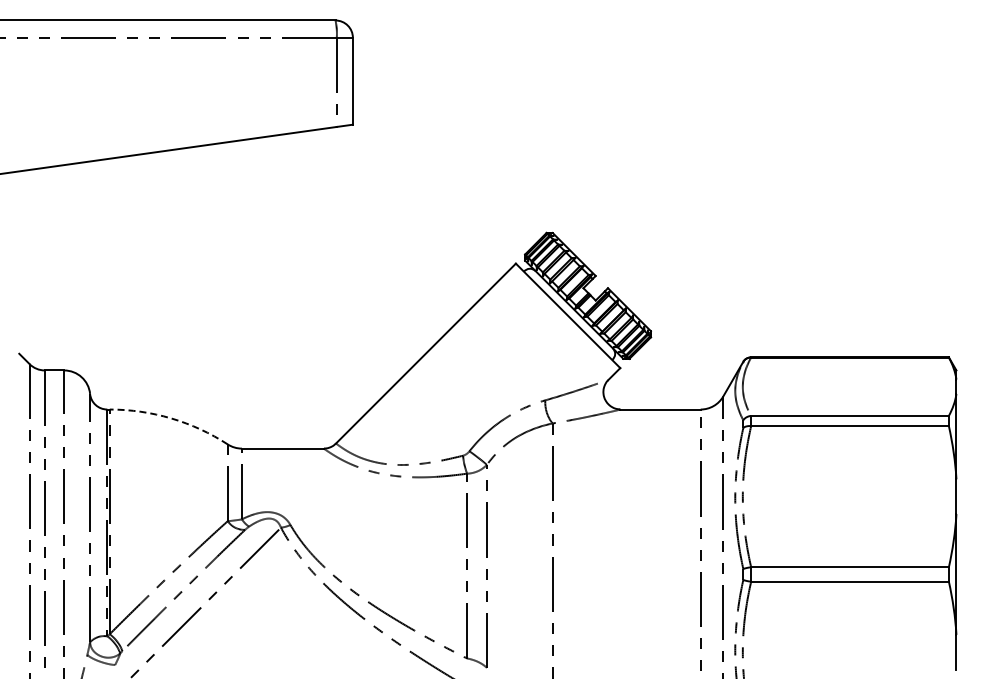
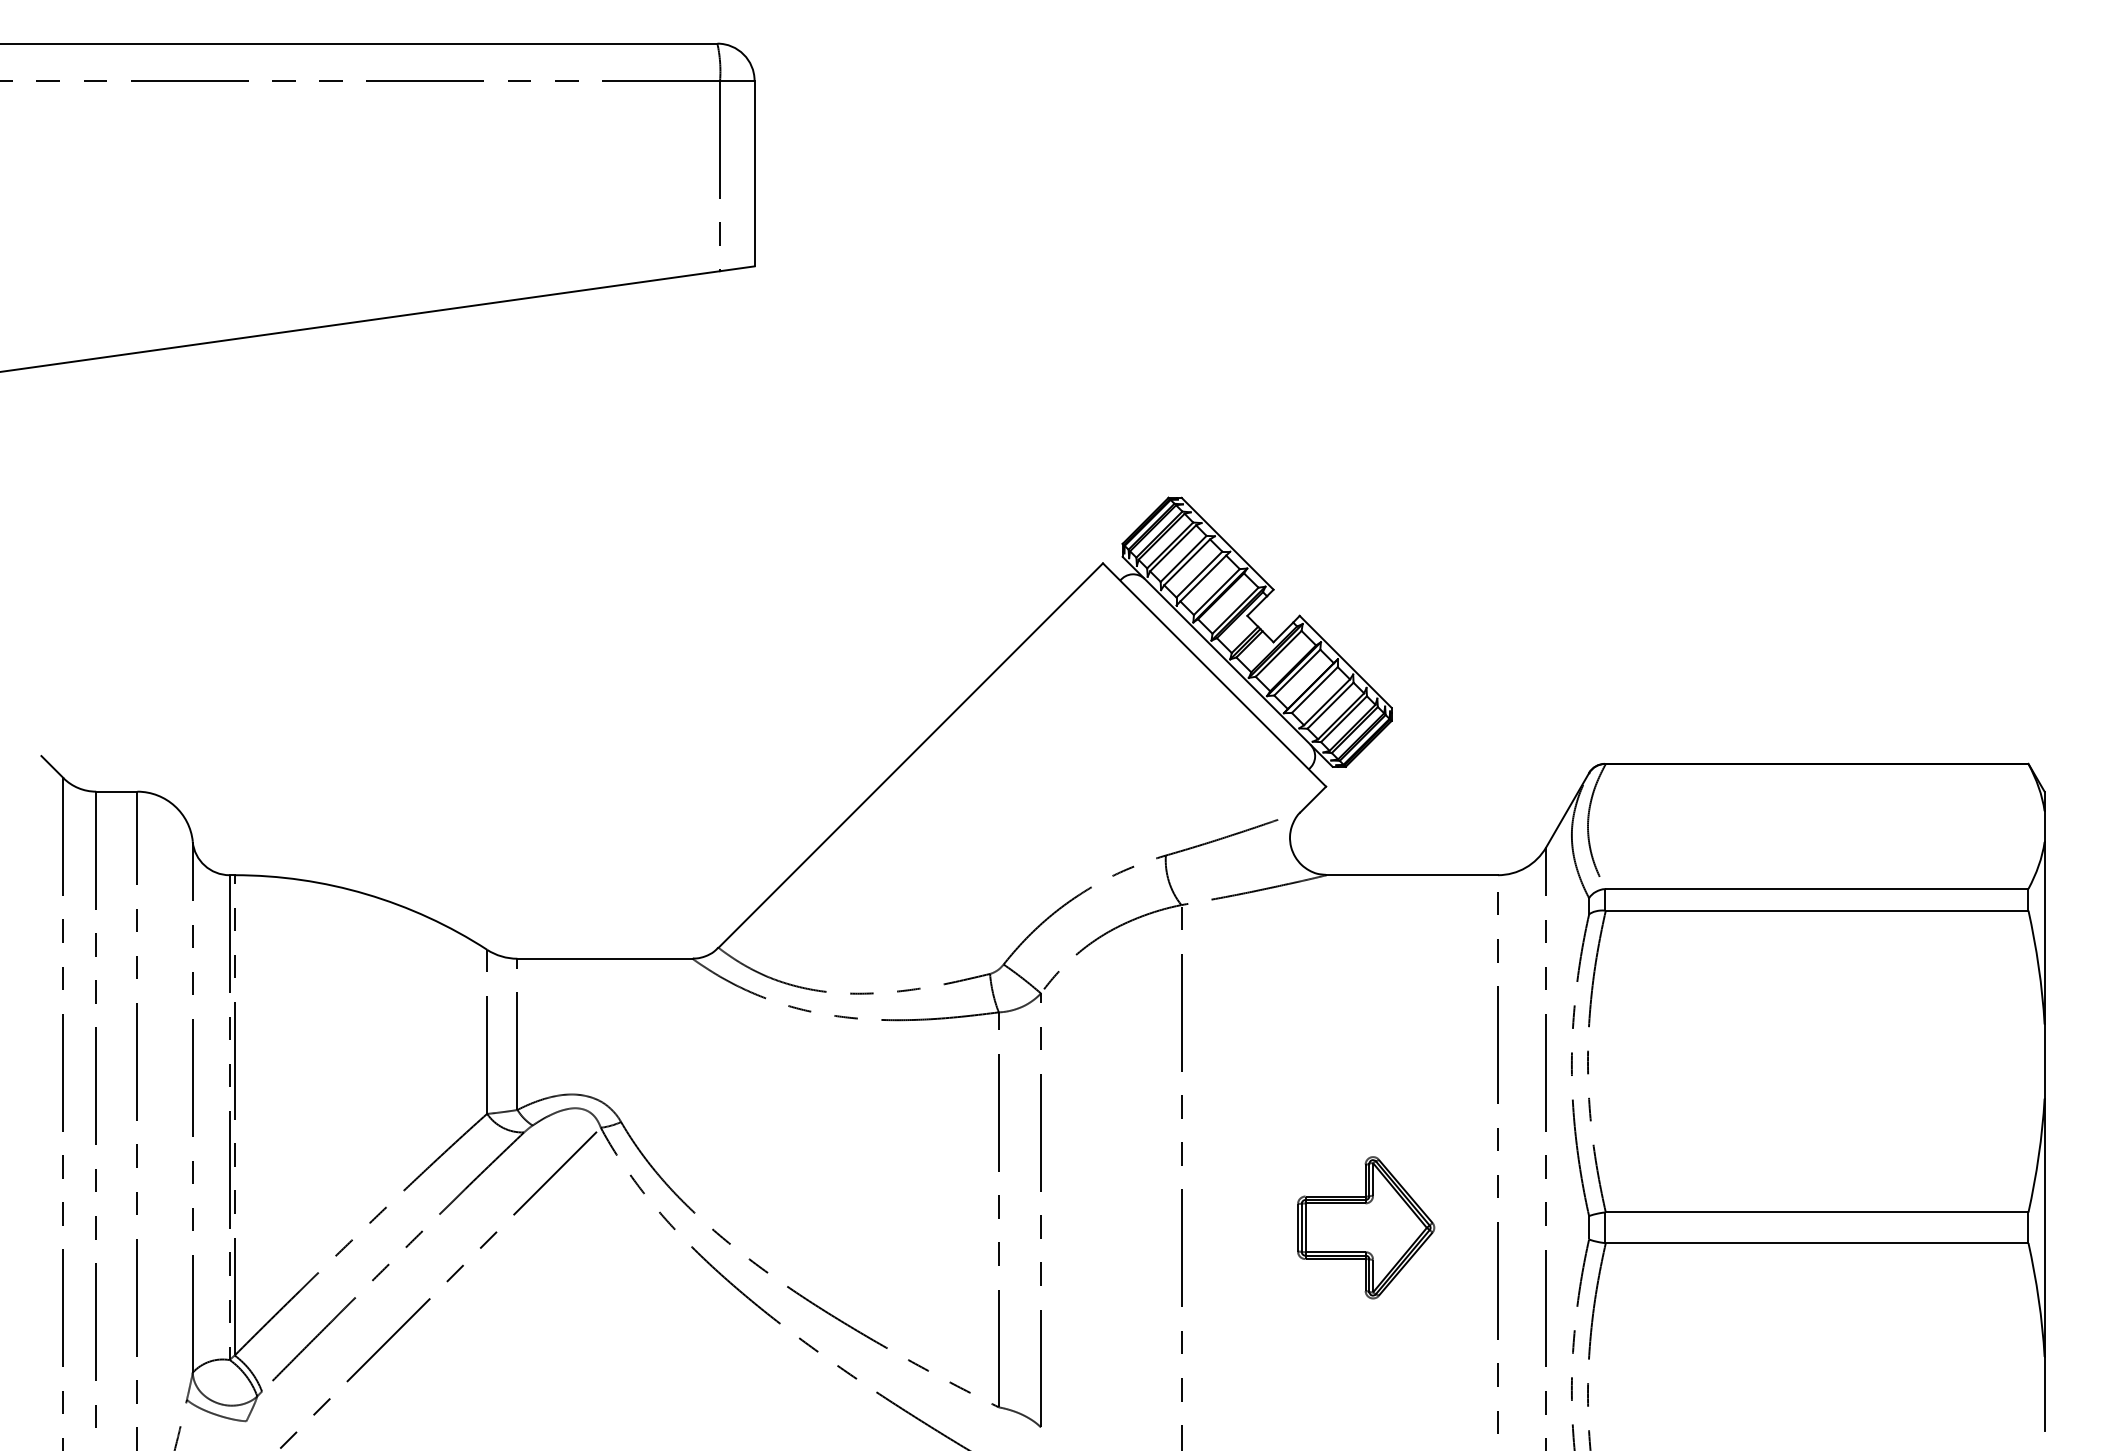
arc: (171, 418) -> (366, 894), dashed -> solid
part: (638, 574) -> (1365, 1227), added

